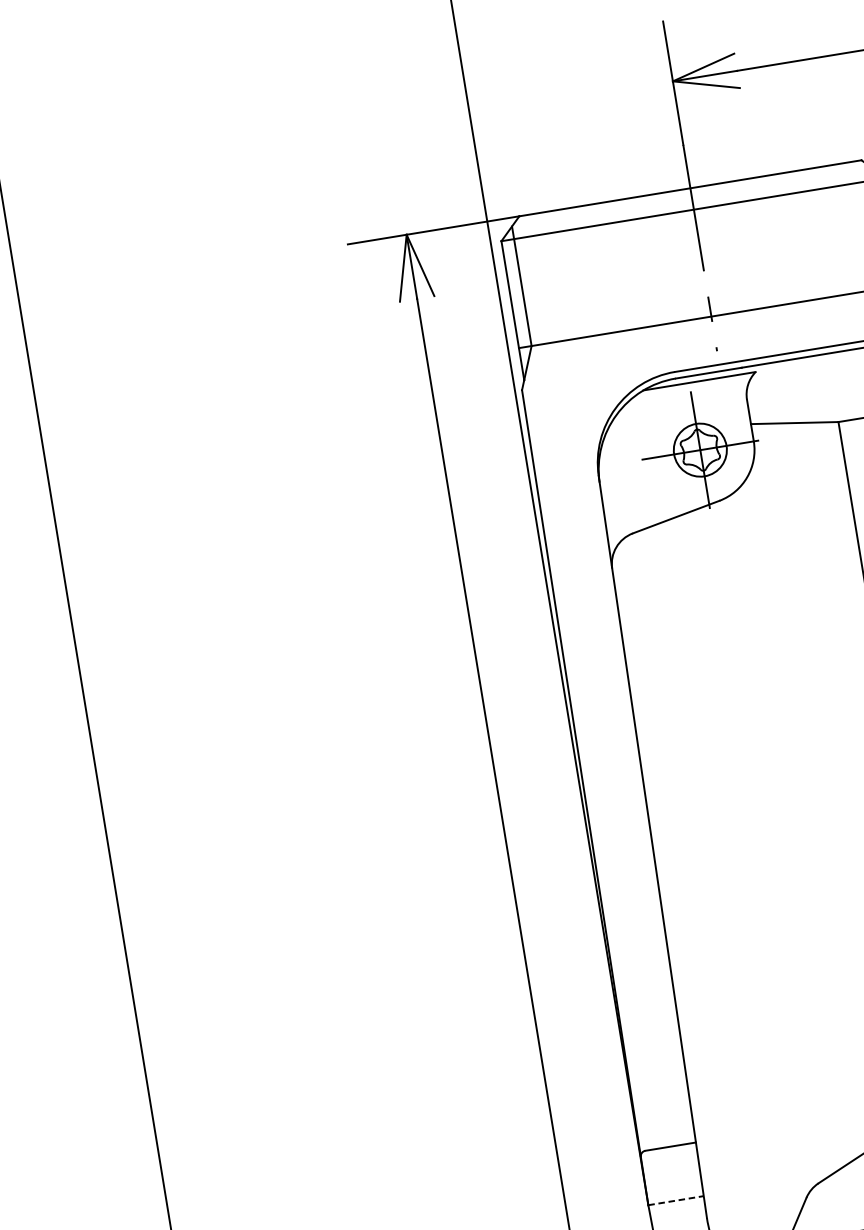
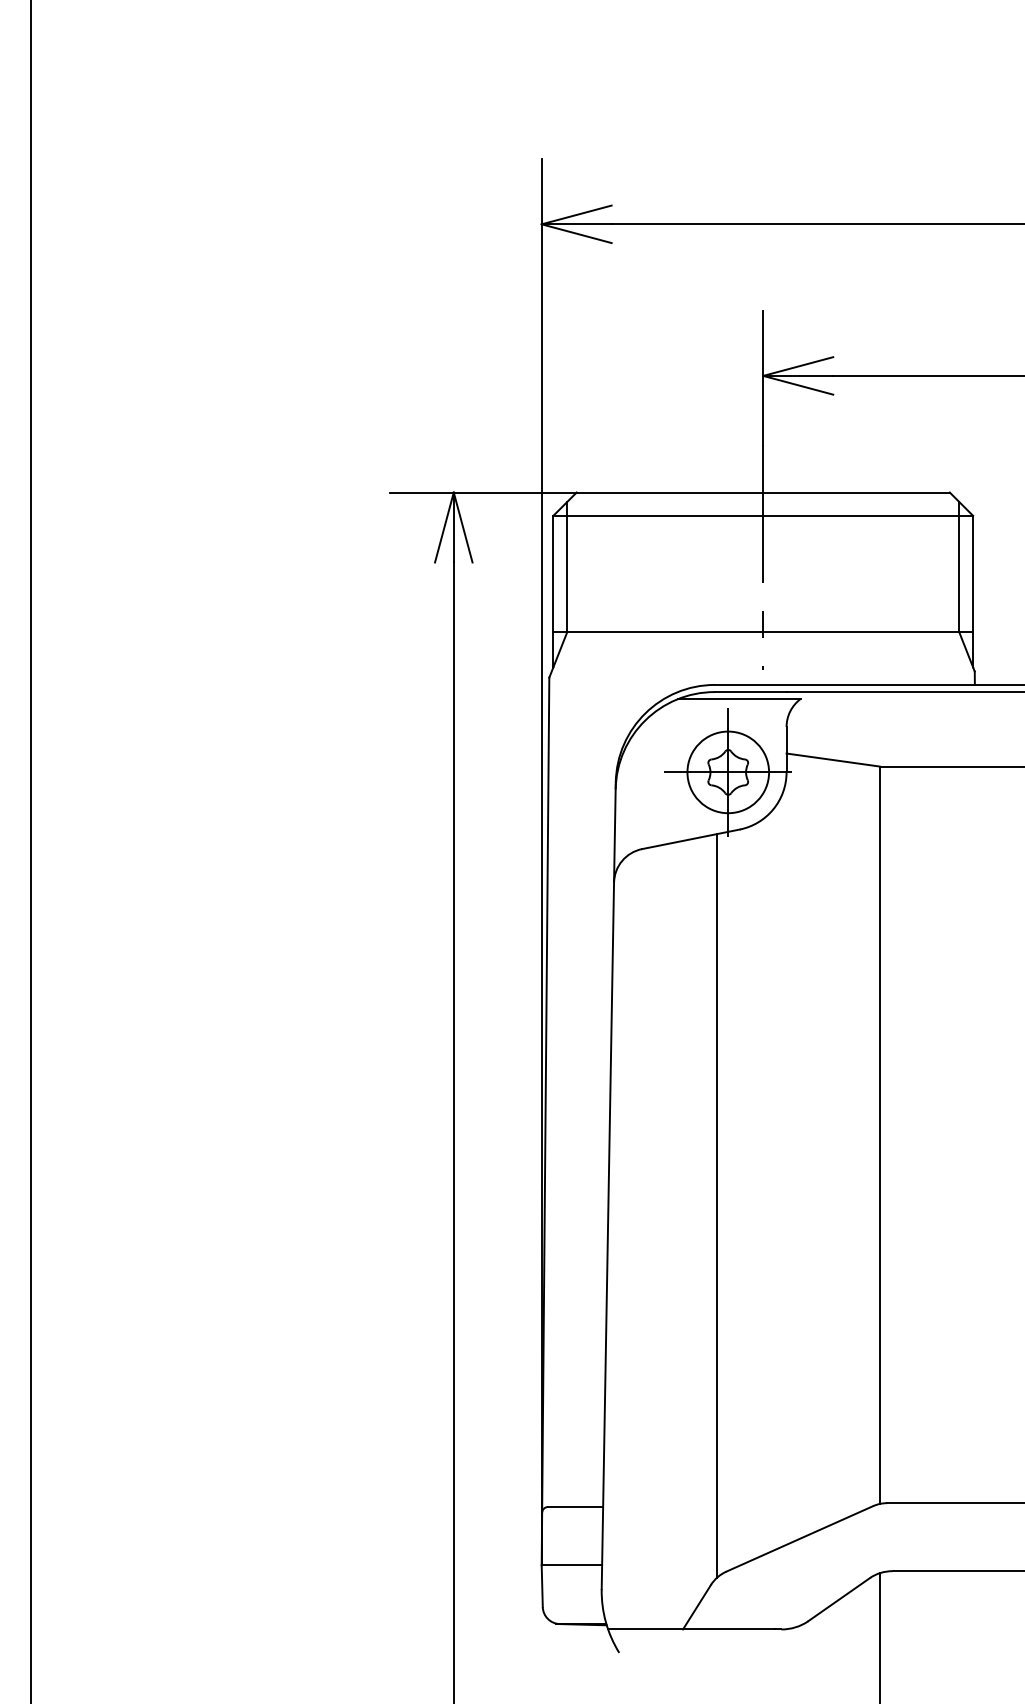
circle: (700, 450) -> (728, 772), size x1.43
line: (754, 849) -> (716, 1206), added
line: (676, 1200) -> (572, 1565), dashed -> solid

